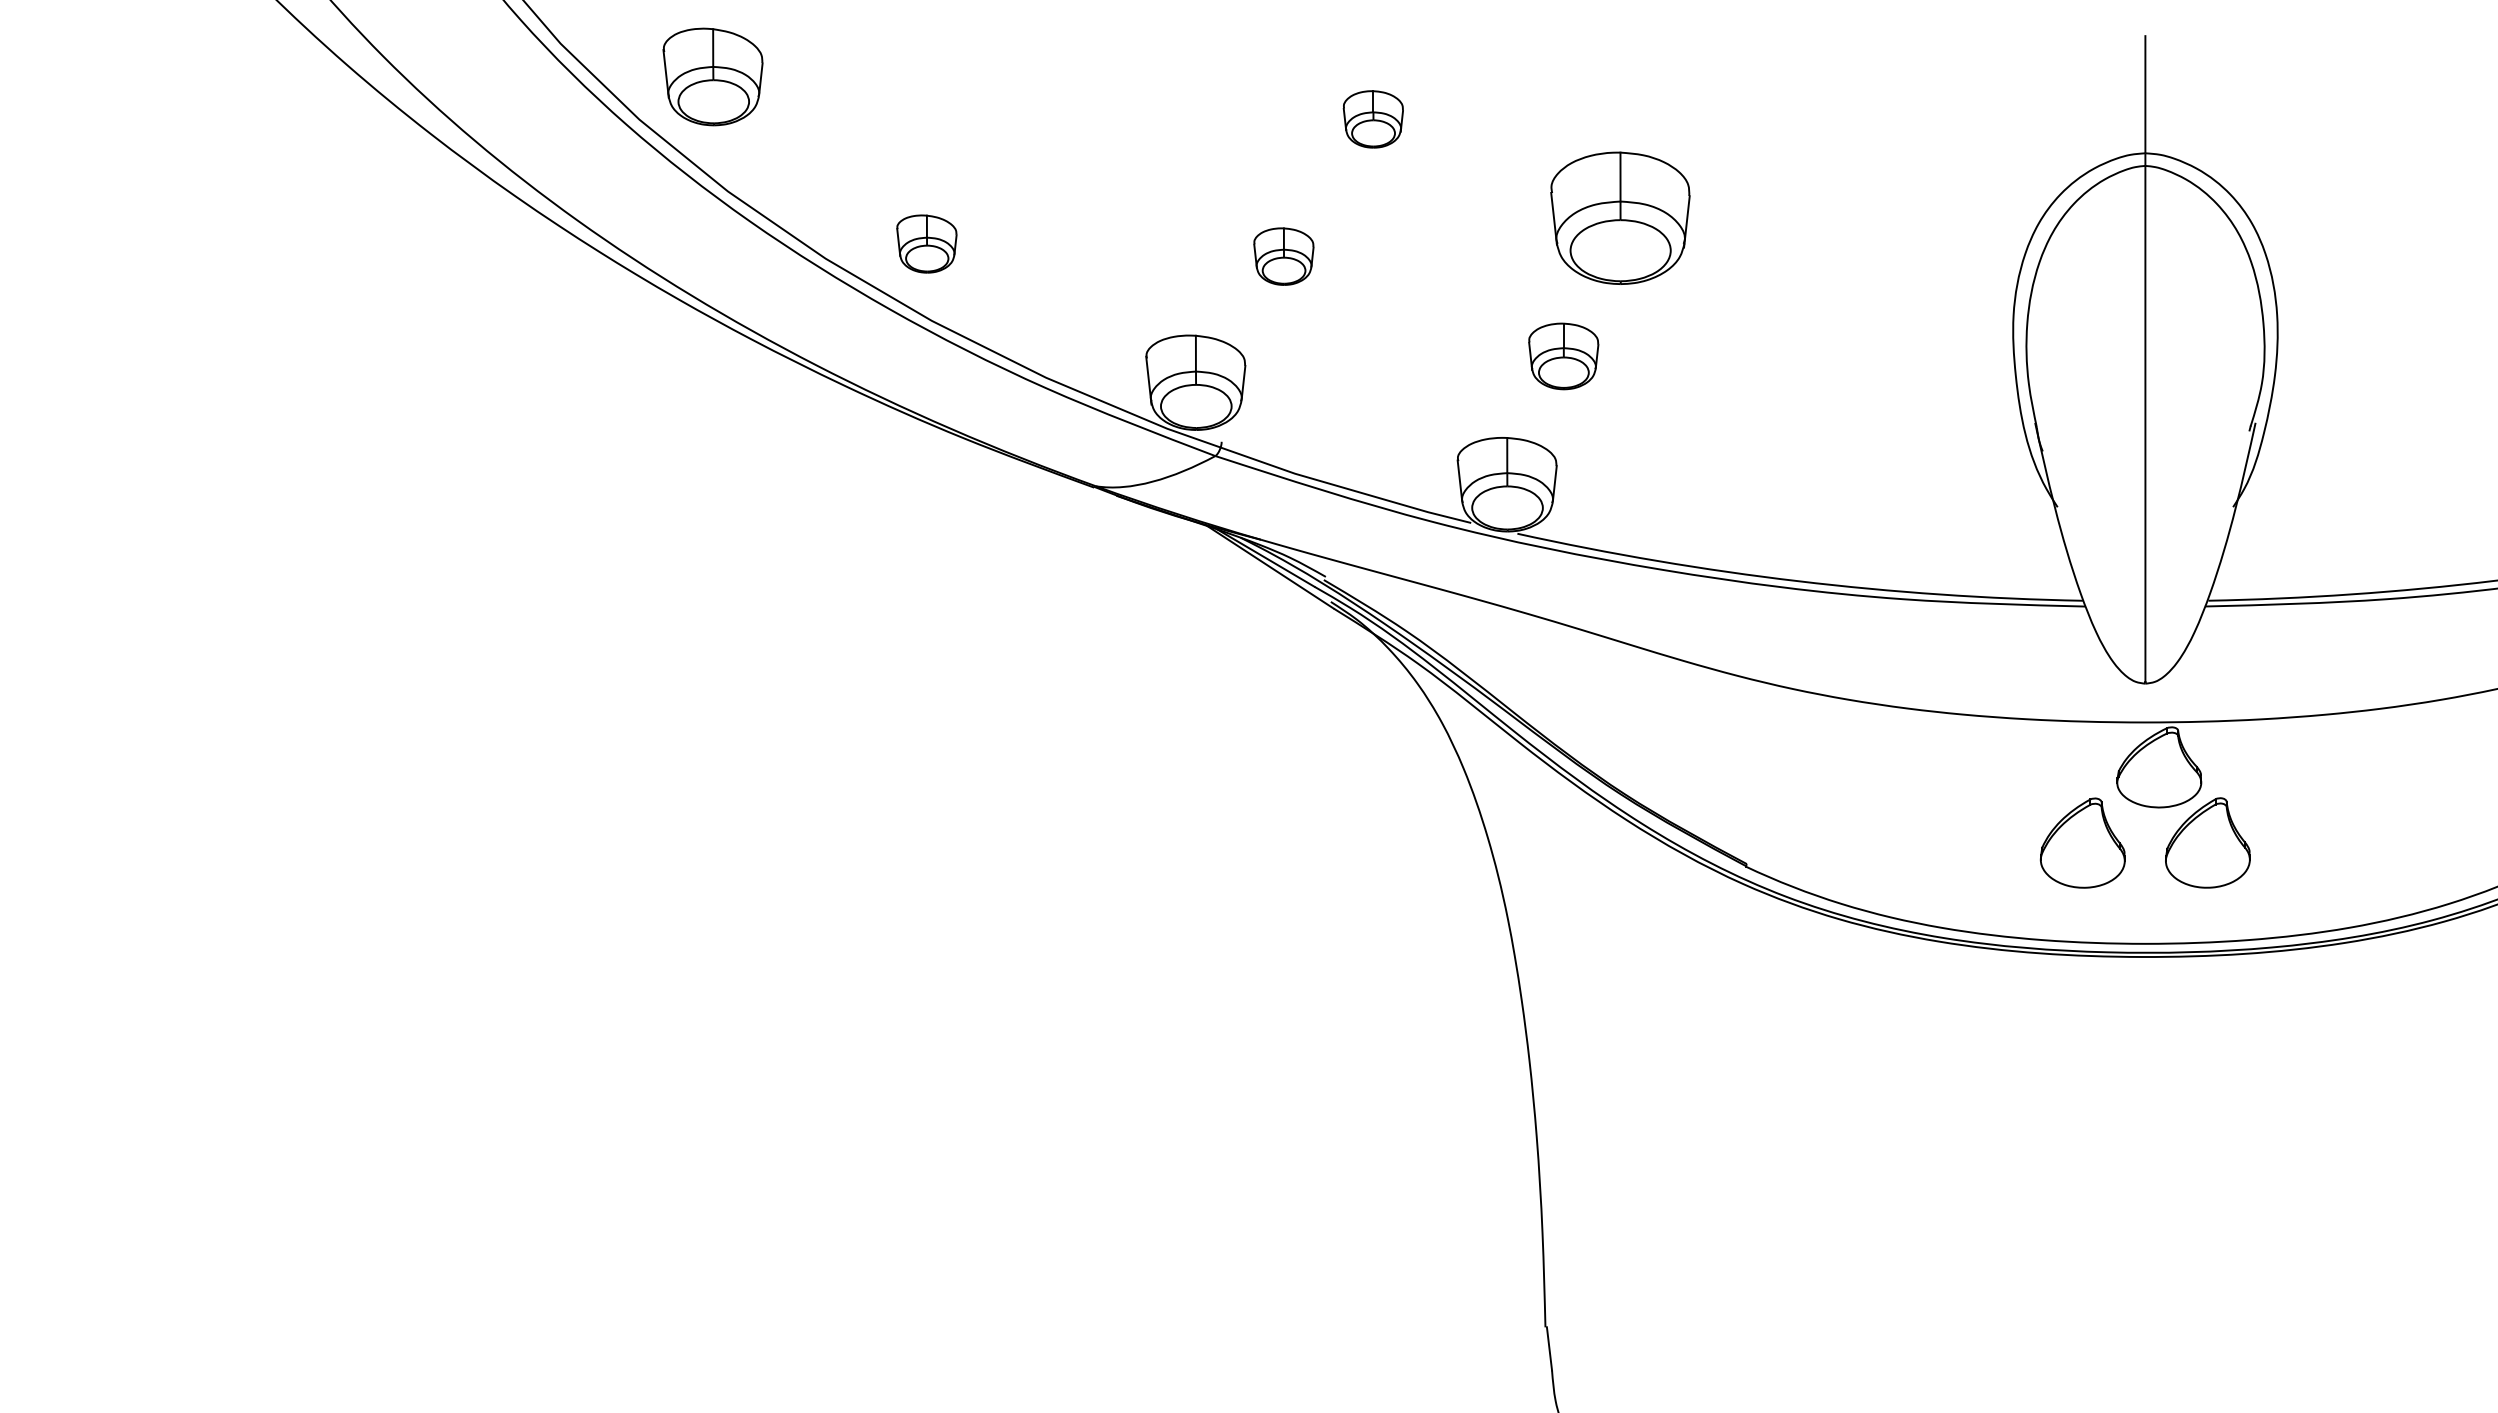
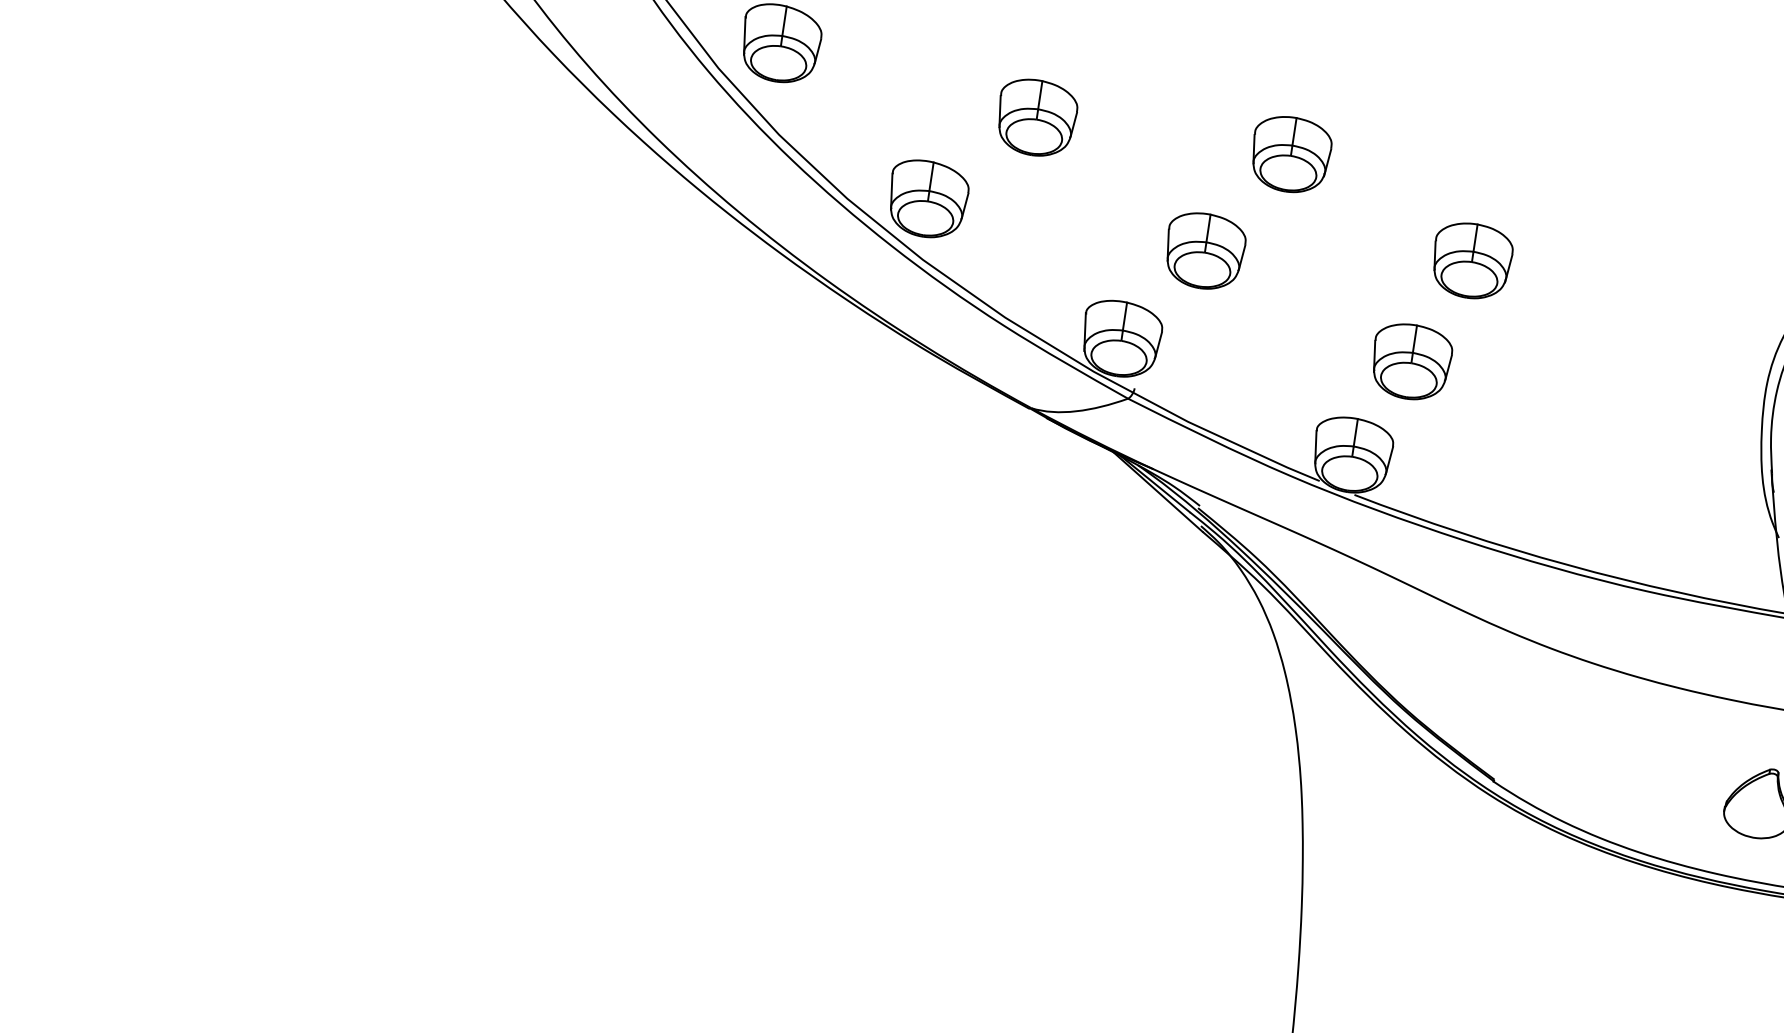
part: (1373, 119) -> (1291, 154), size x1.67
part: (1047, 121) -> (1036, 117), added
part: (1620, 218) -> (1472, 261), size x0.71
part: (926, 243) -> (927, 198), size x1.67
part: (1283, 256) -> (1204, 251), size x1.67
part: (1563, 356) -> (1411, 362), size x1.43

